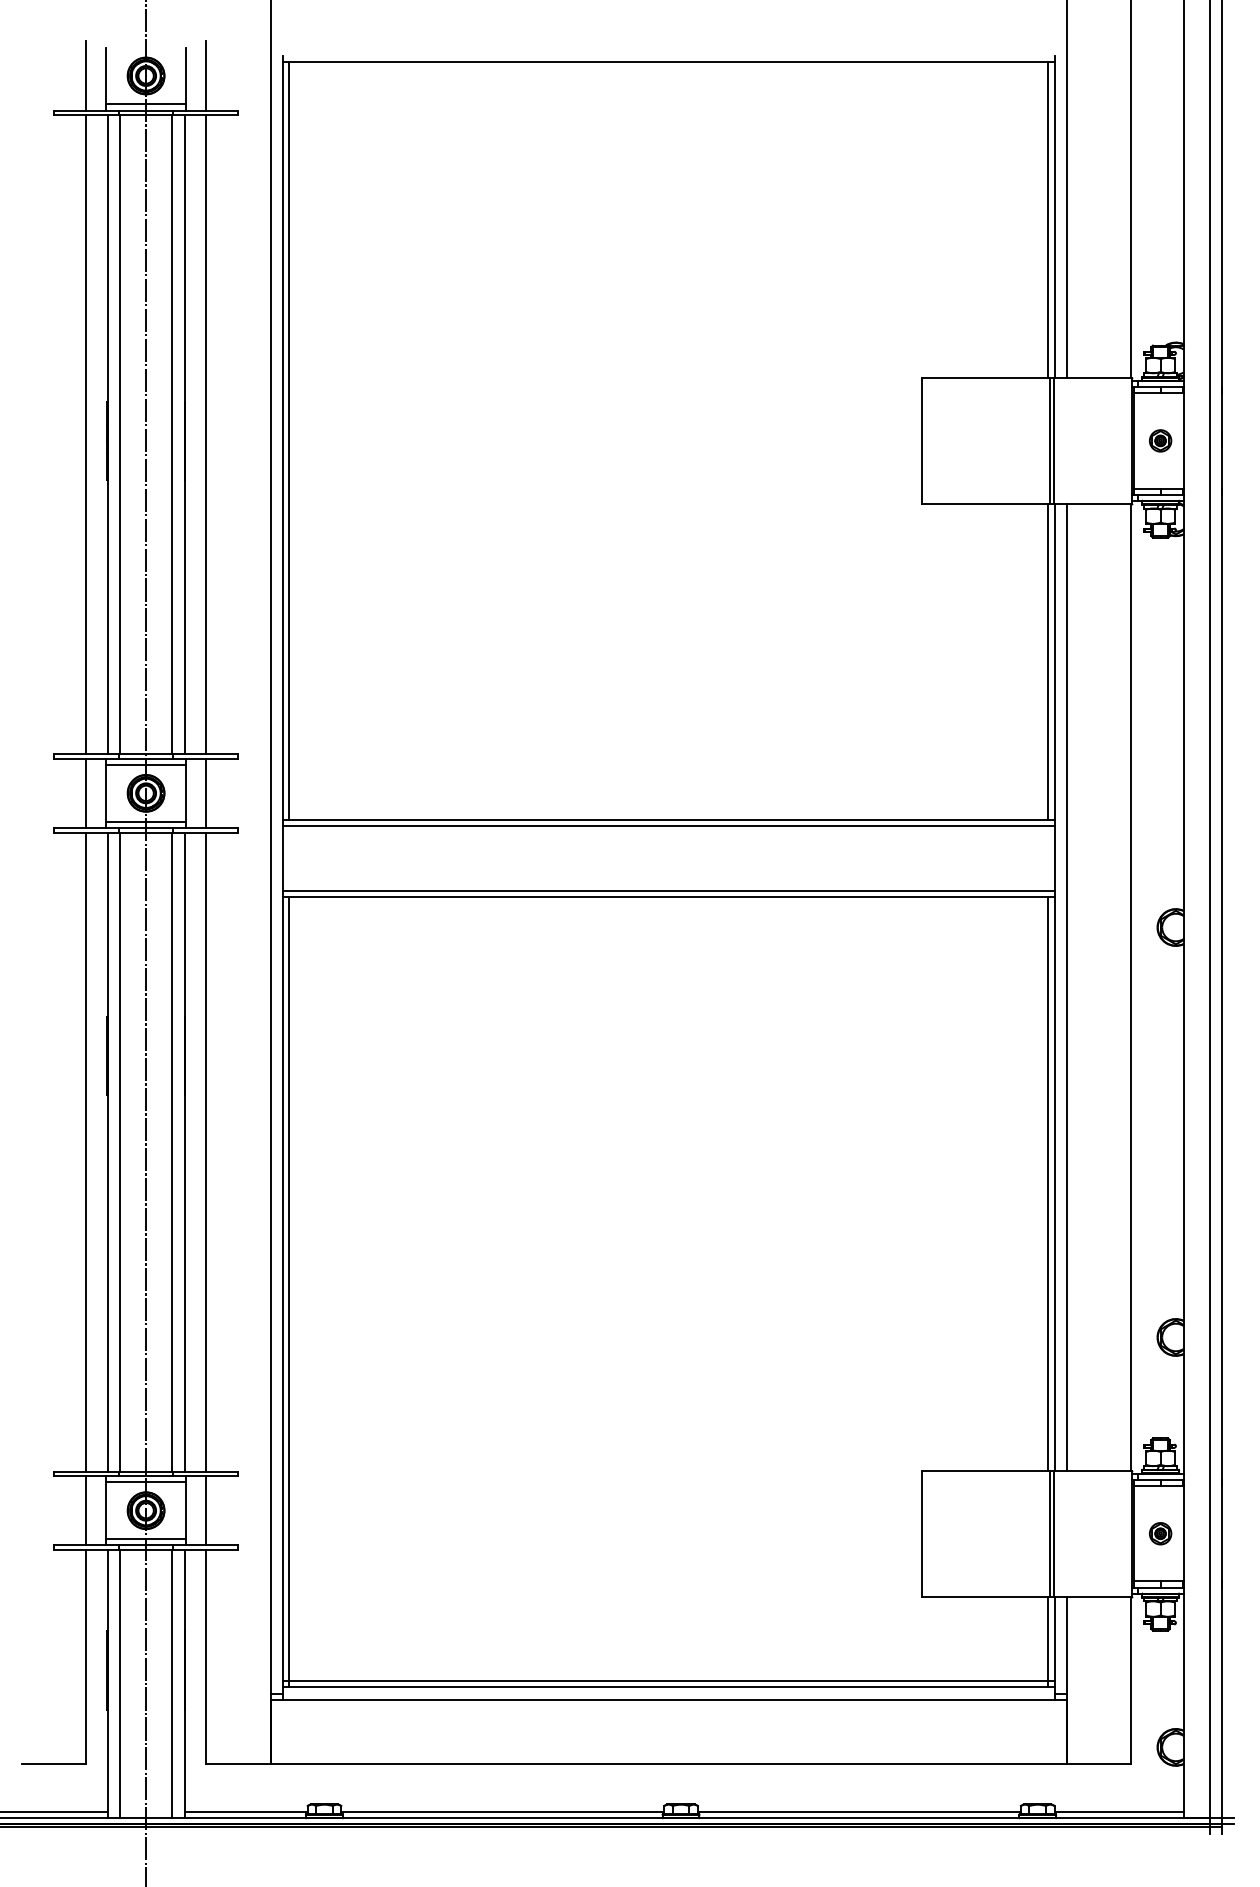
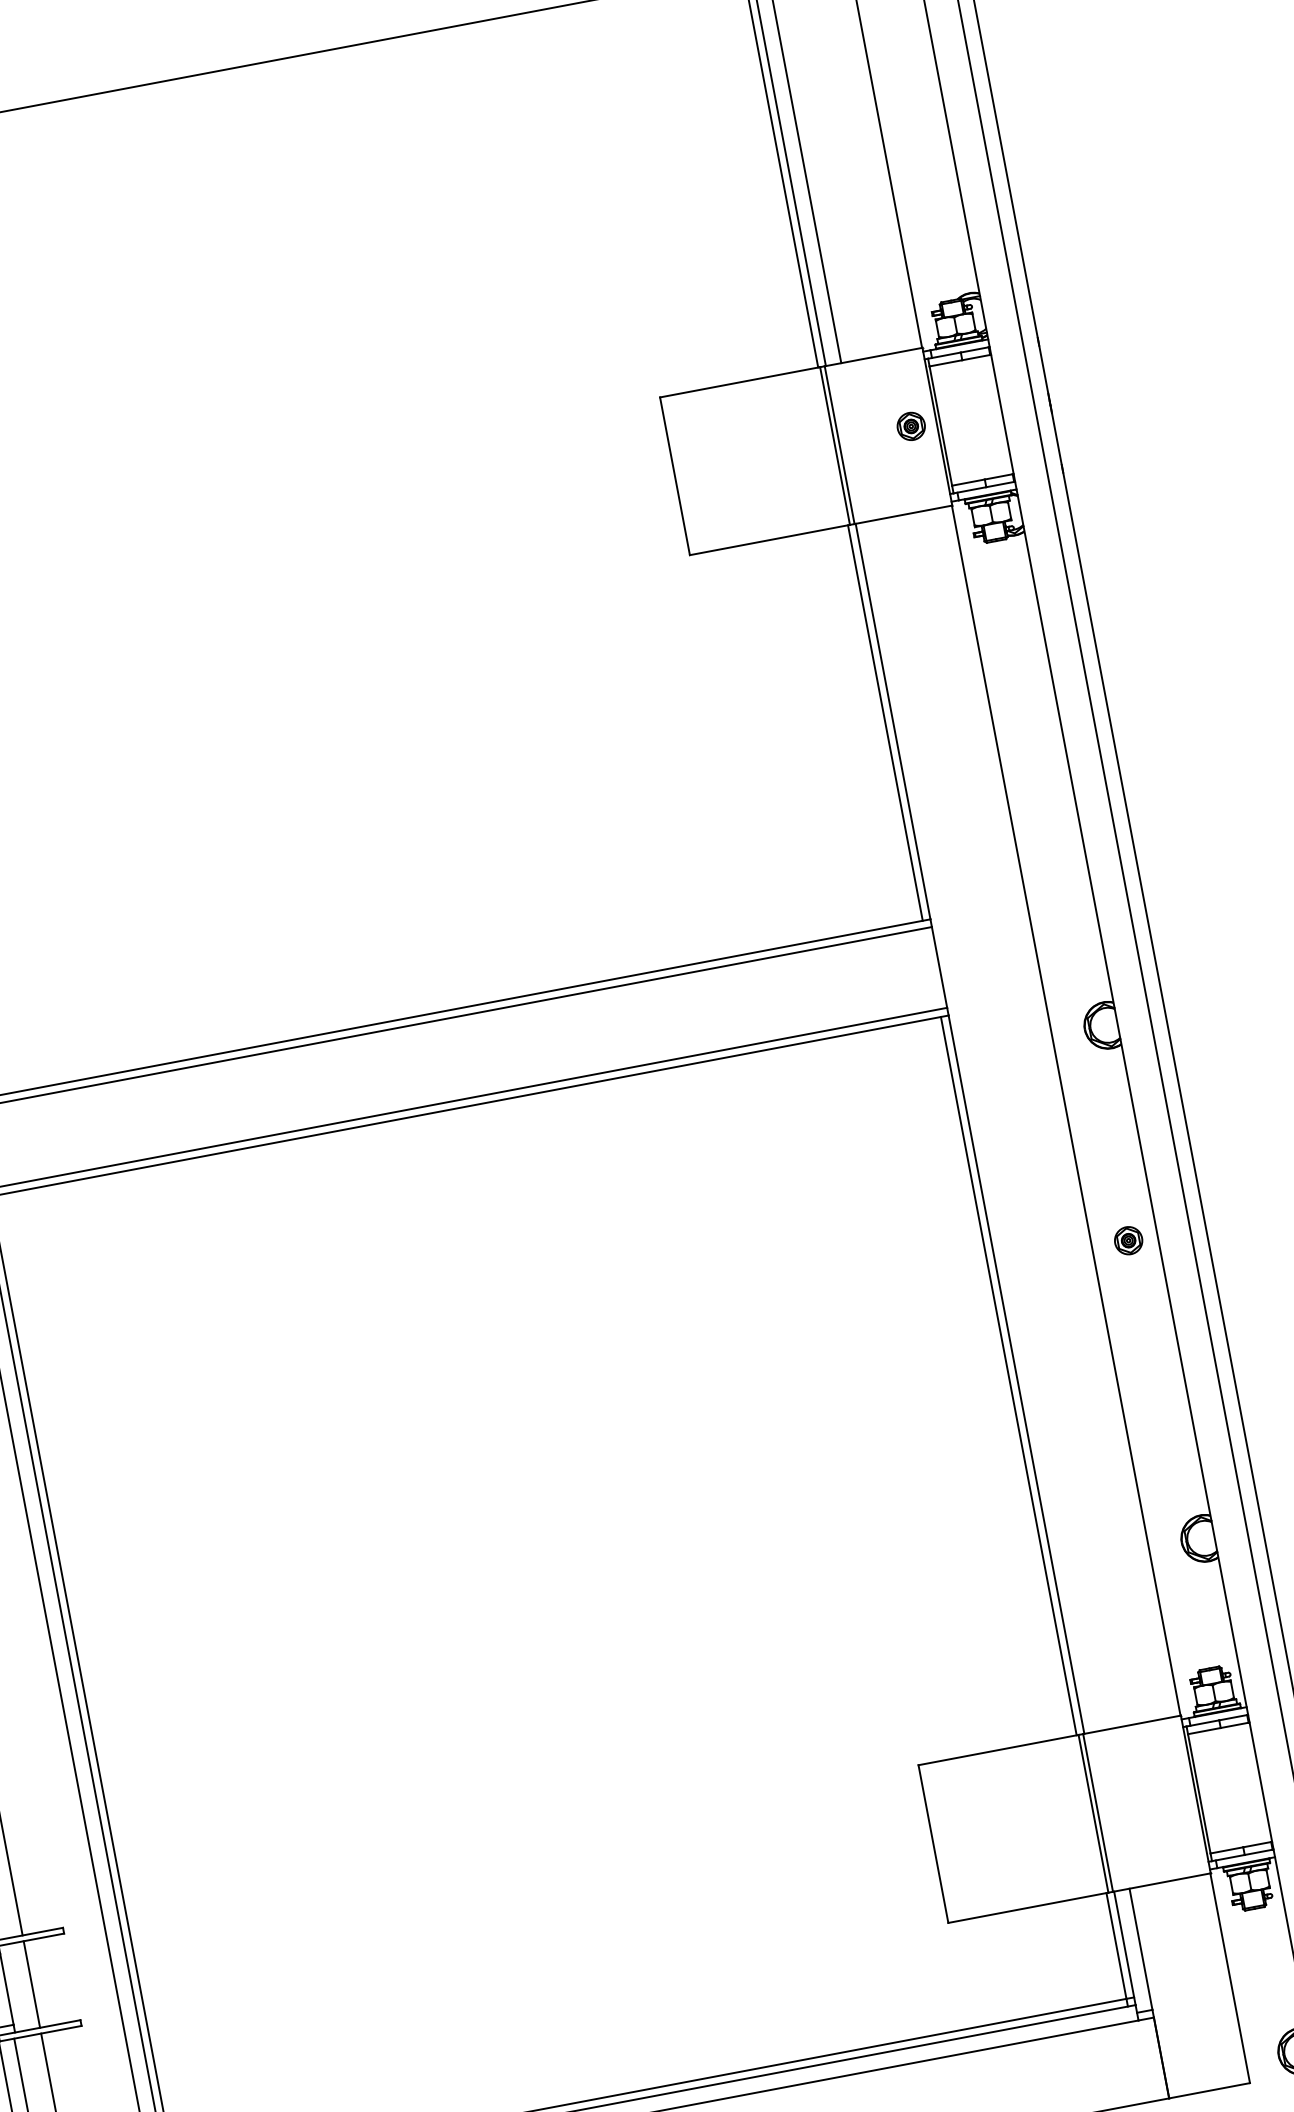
part: (1160, 440) -> (911, 425), moved
line: (1066, 986) -> (984, 1124), removed
part: (1160, 1533) -> (1128, 1240), moved

